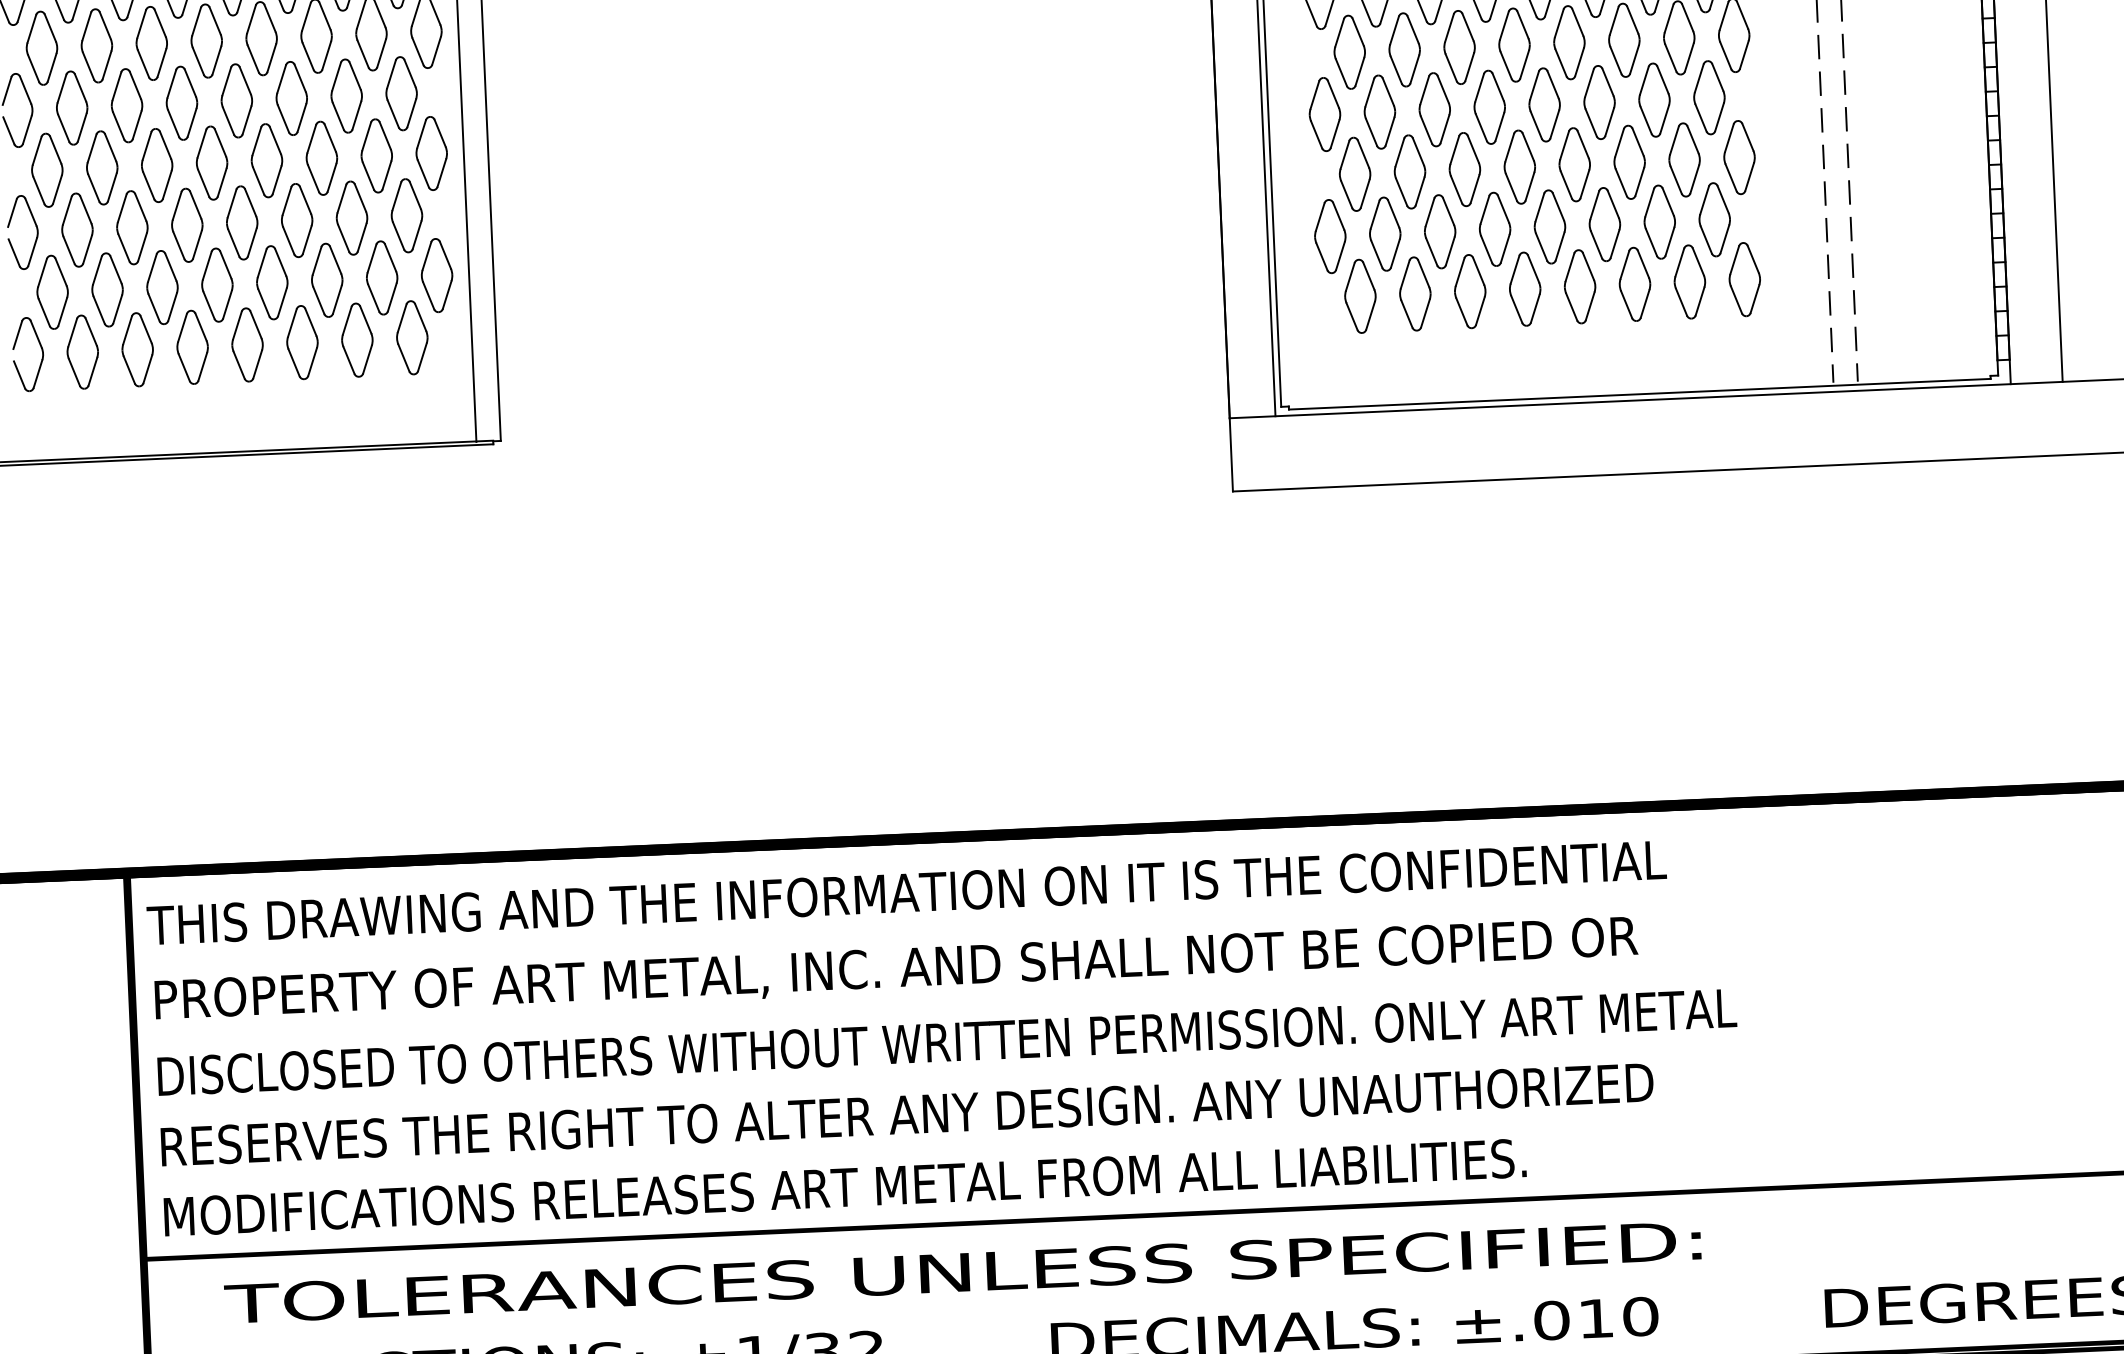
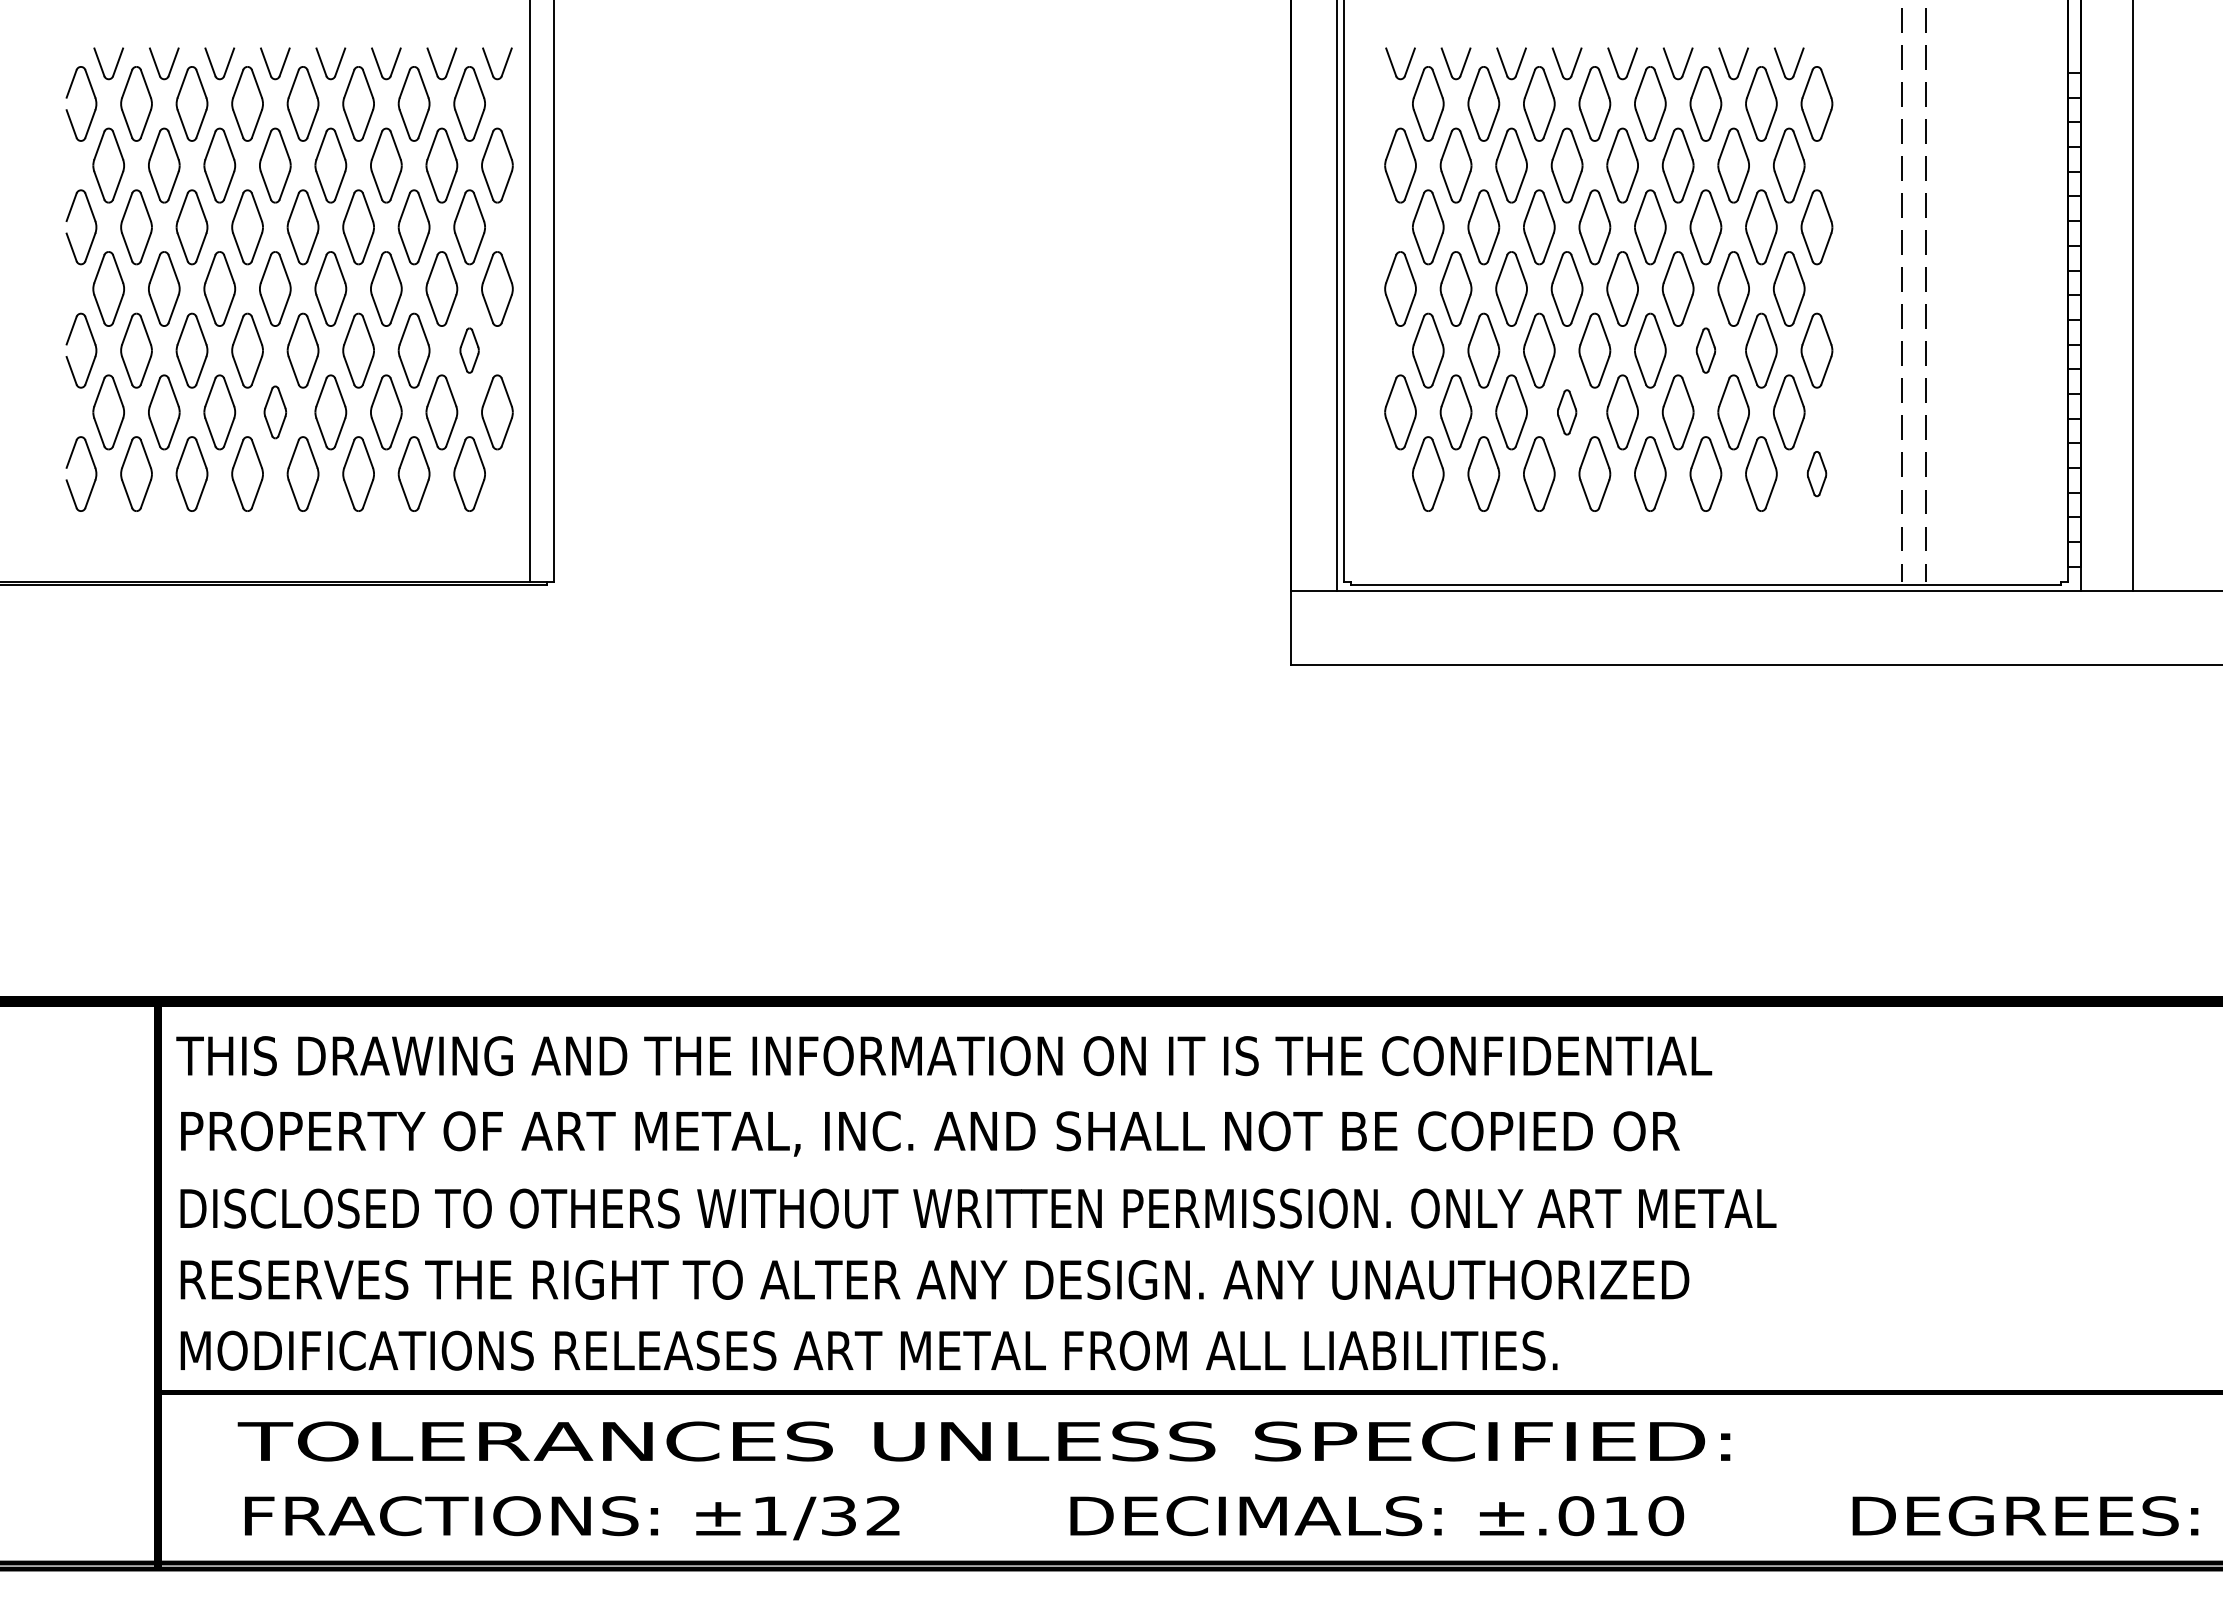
part: (1629, 162) -> (1705, 350), size x0.6
part: (406, 215) -> (469, 350), size x0.6
part: (1494, 229) -> (1566, 412), size x0.6
part: (1744, 279) -> (1816, 473), size x0.6
part: (217, 285) -> (275, 412), size x0.7

